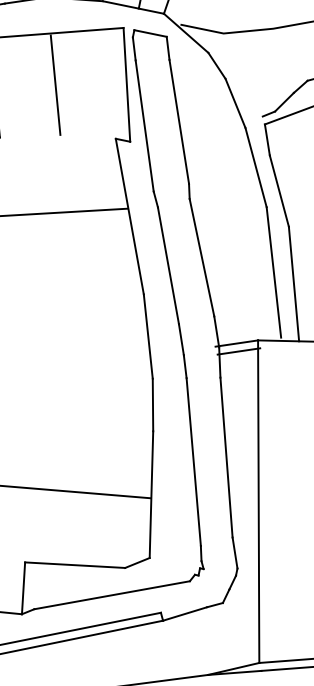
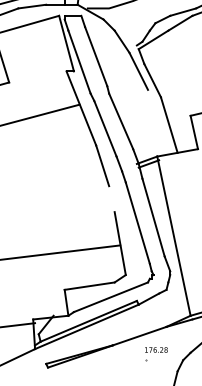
line: (54, 83) -> (30, 50), removed
line: (274, 270) -> (158, 120), removed
line: (152, 405) -> (111, 199), removed

